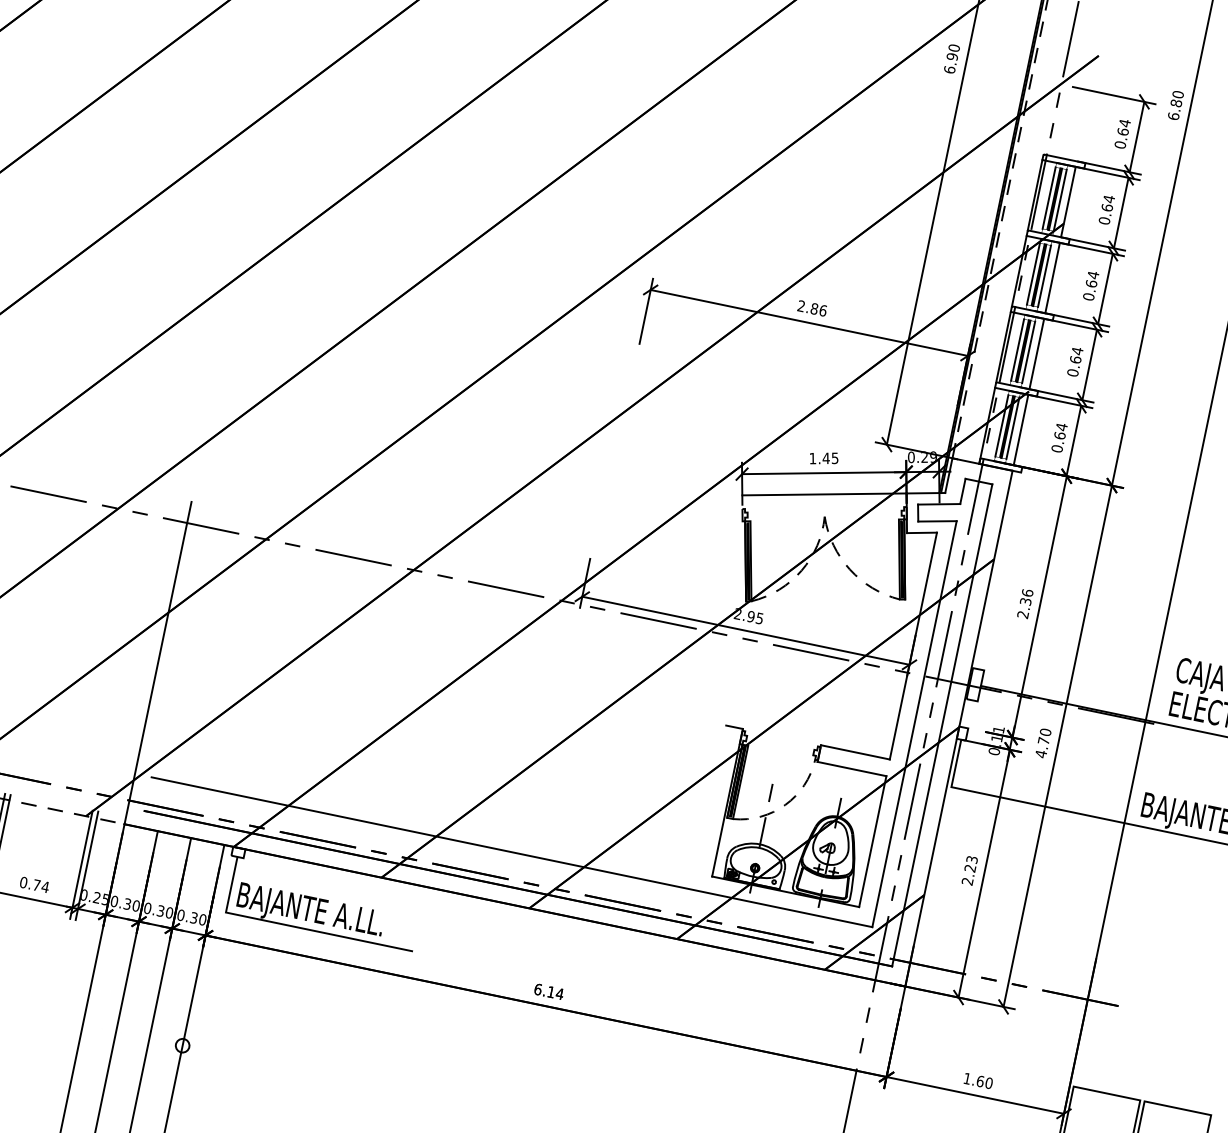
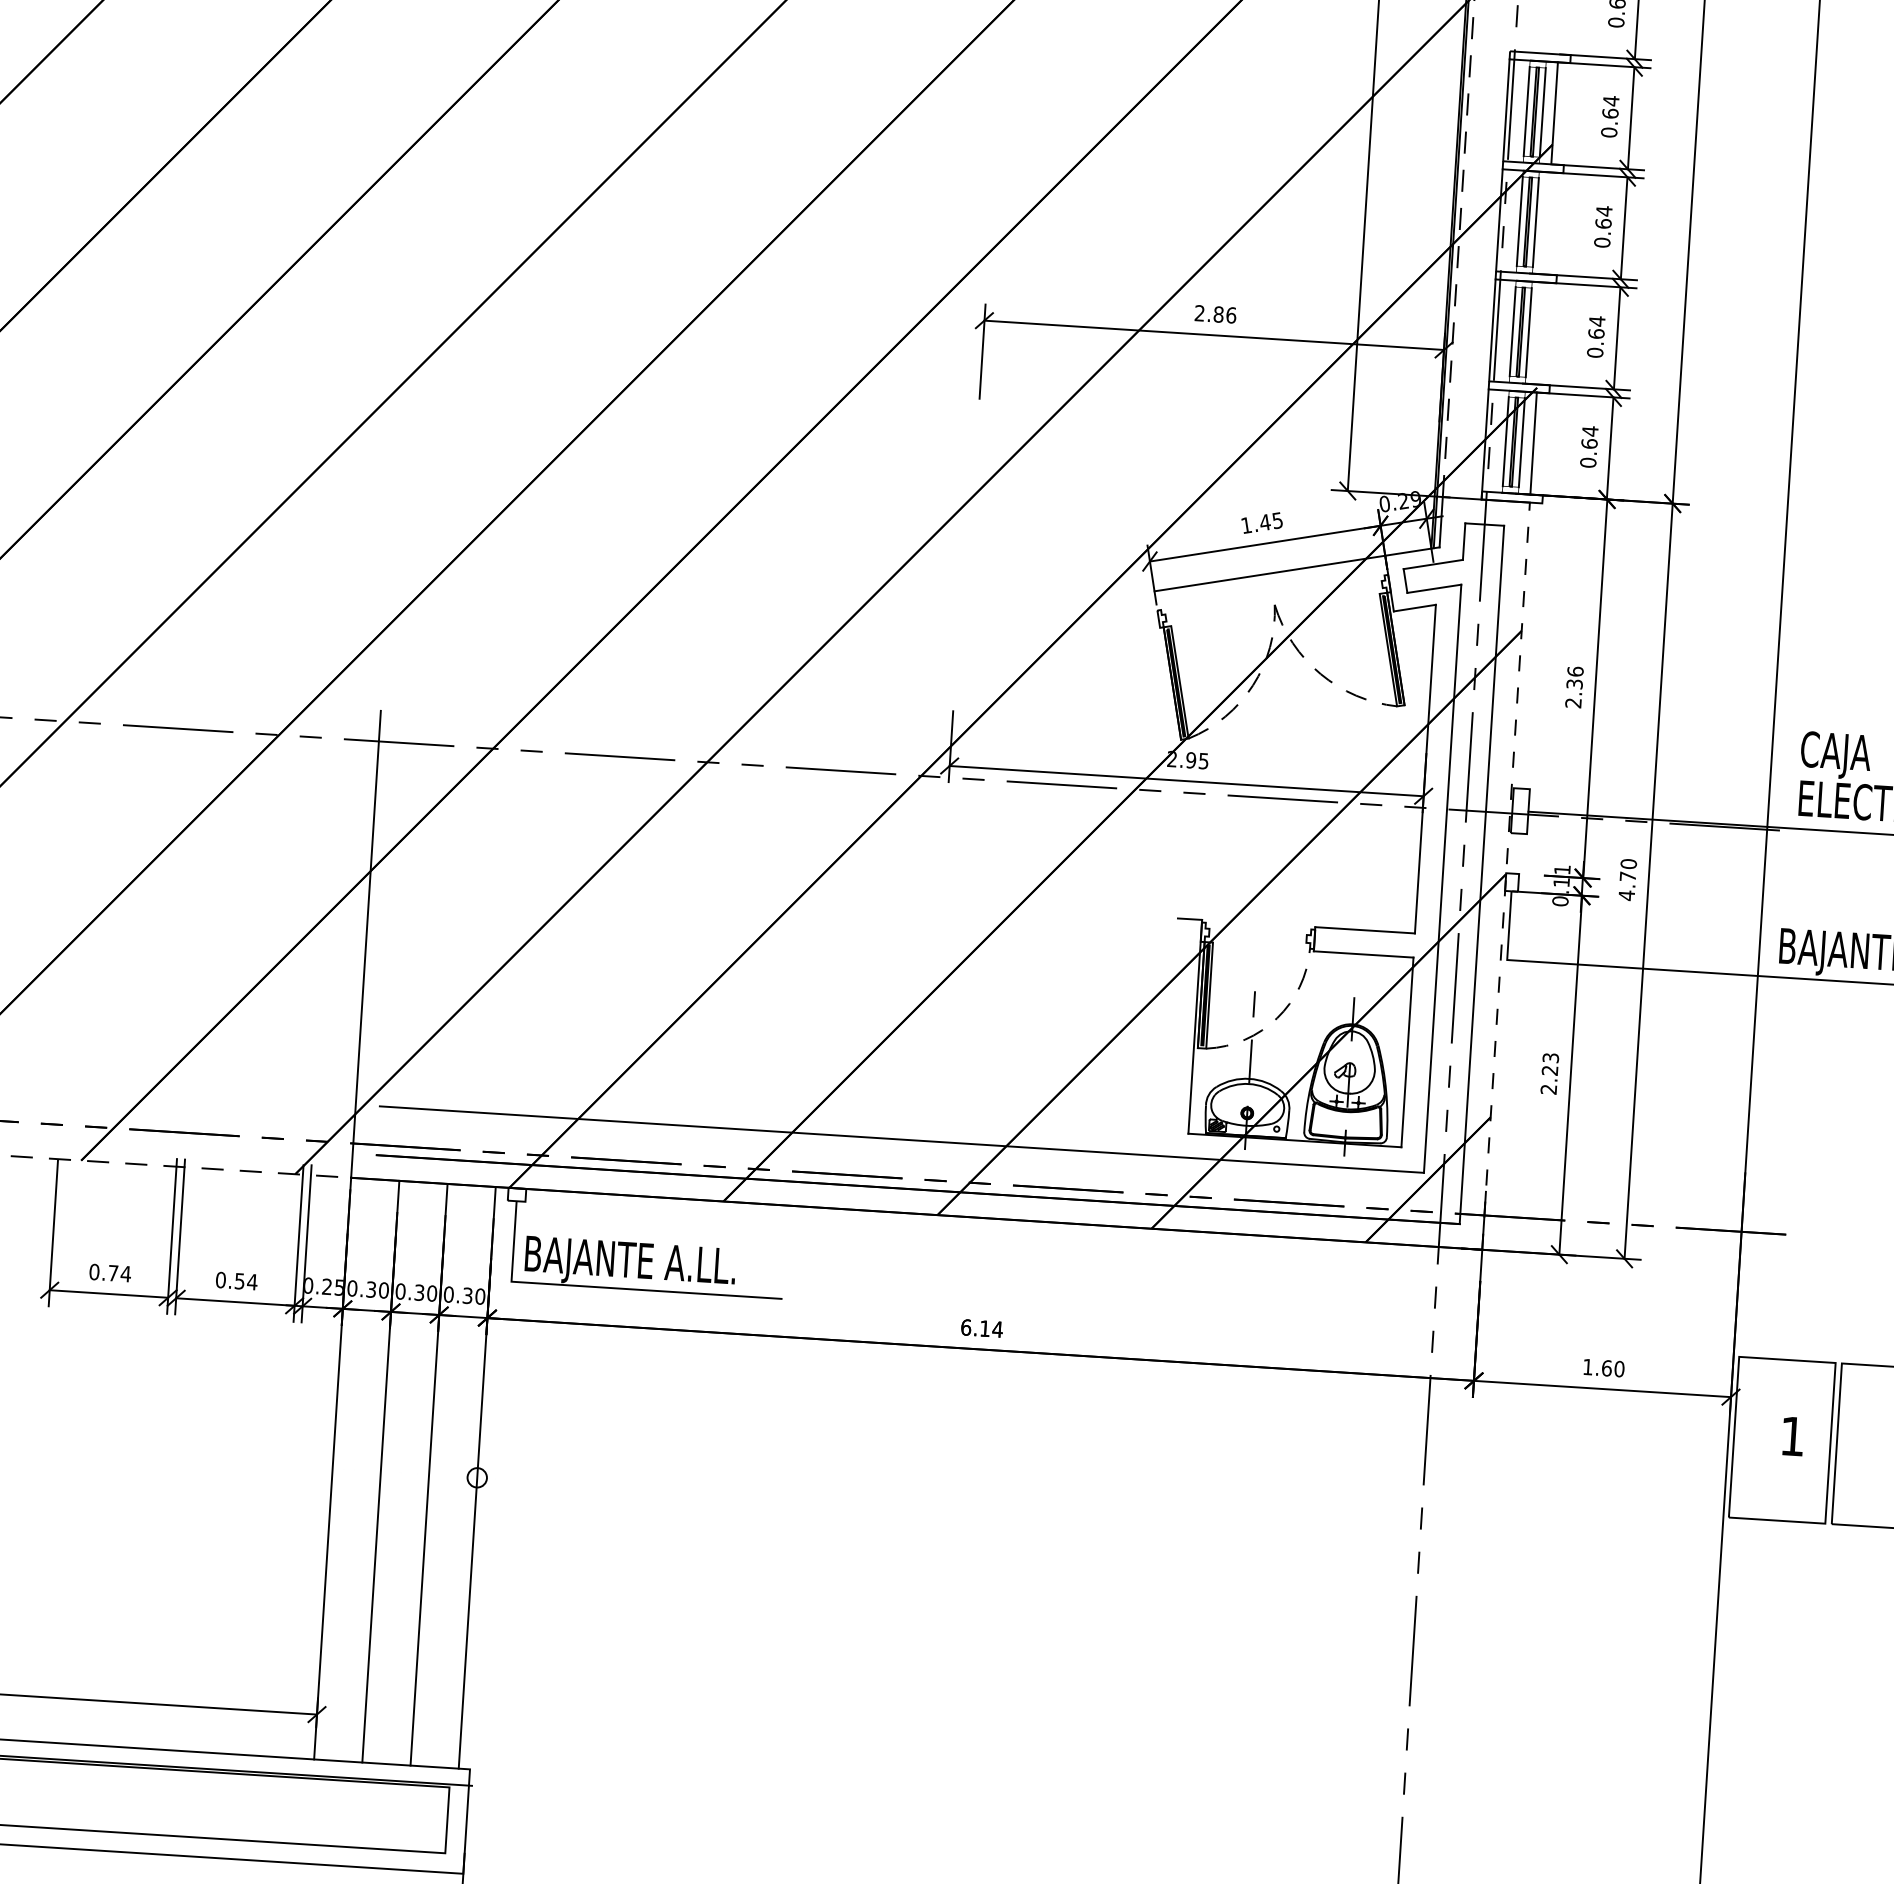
line: (1052, 278) -> (1547, 223), removed
line: (1036, 354) -> (1540, 333), removed
line: (959, 728) -> (1506, 875), solid -> dashed
text: (36, 885) -> (239, 1281), 0.74 -> 0.54

